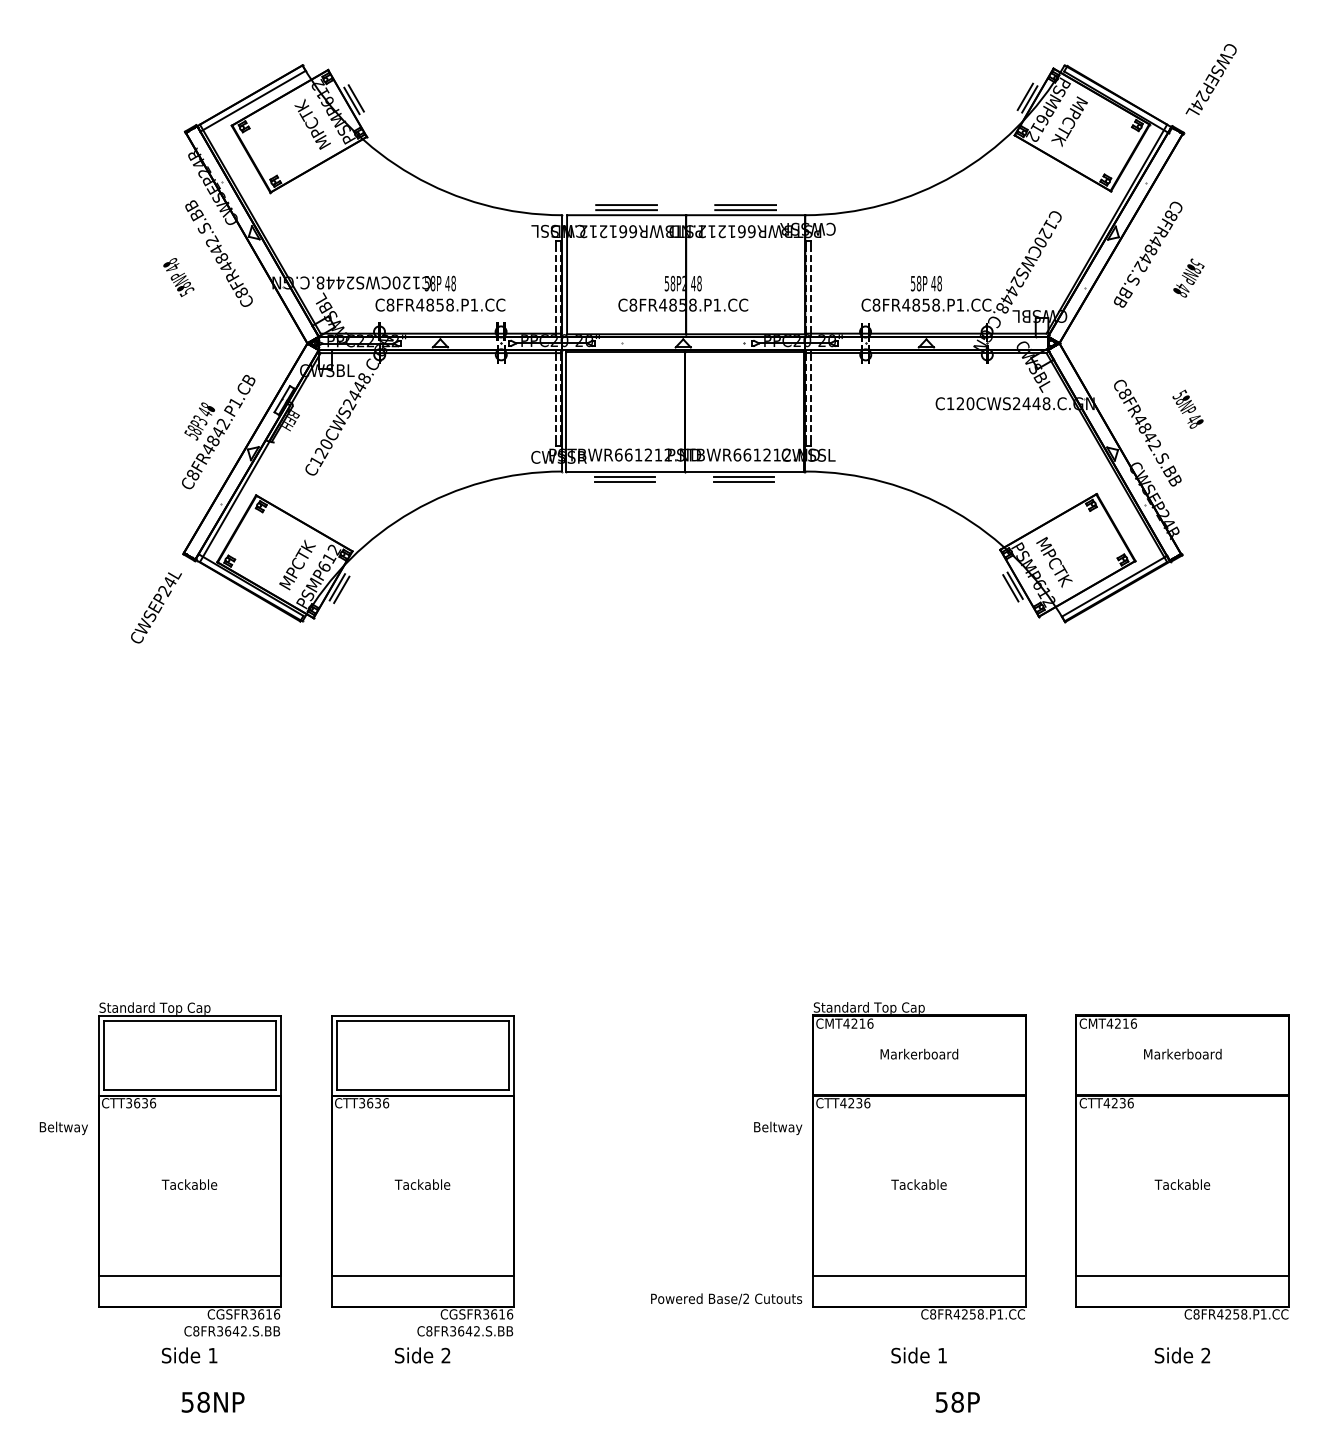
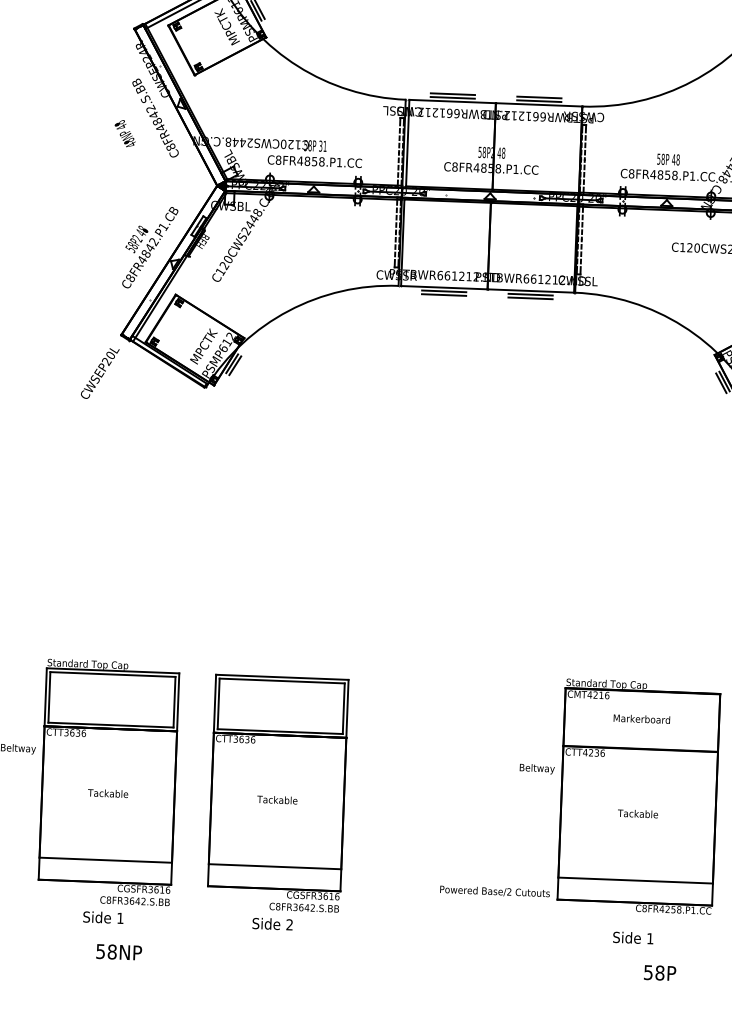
text: (450, 283) -> (322, 146), 48 -> 31
text: (187, 292) -> (131, 145), 58NP -> 48NP
text: (200, 420) -> (137, 238), 58P3 -> 58P2
text: (169, 582) -> (110, 355), CWSEP24L -> CWSEP20L

